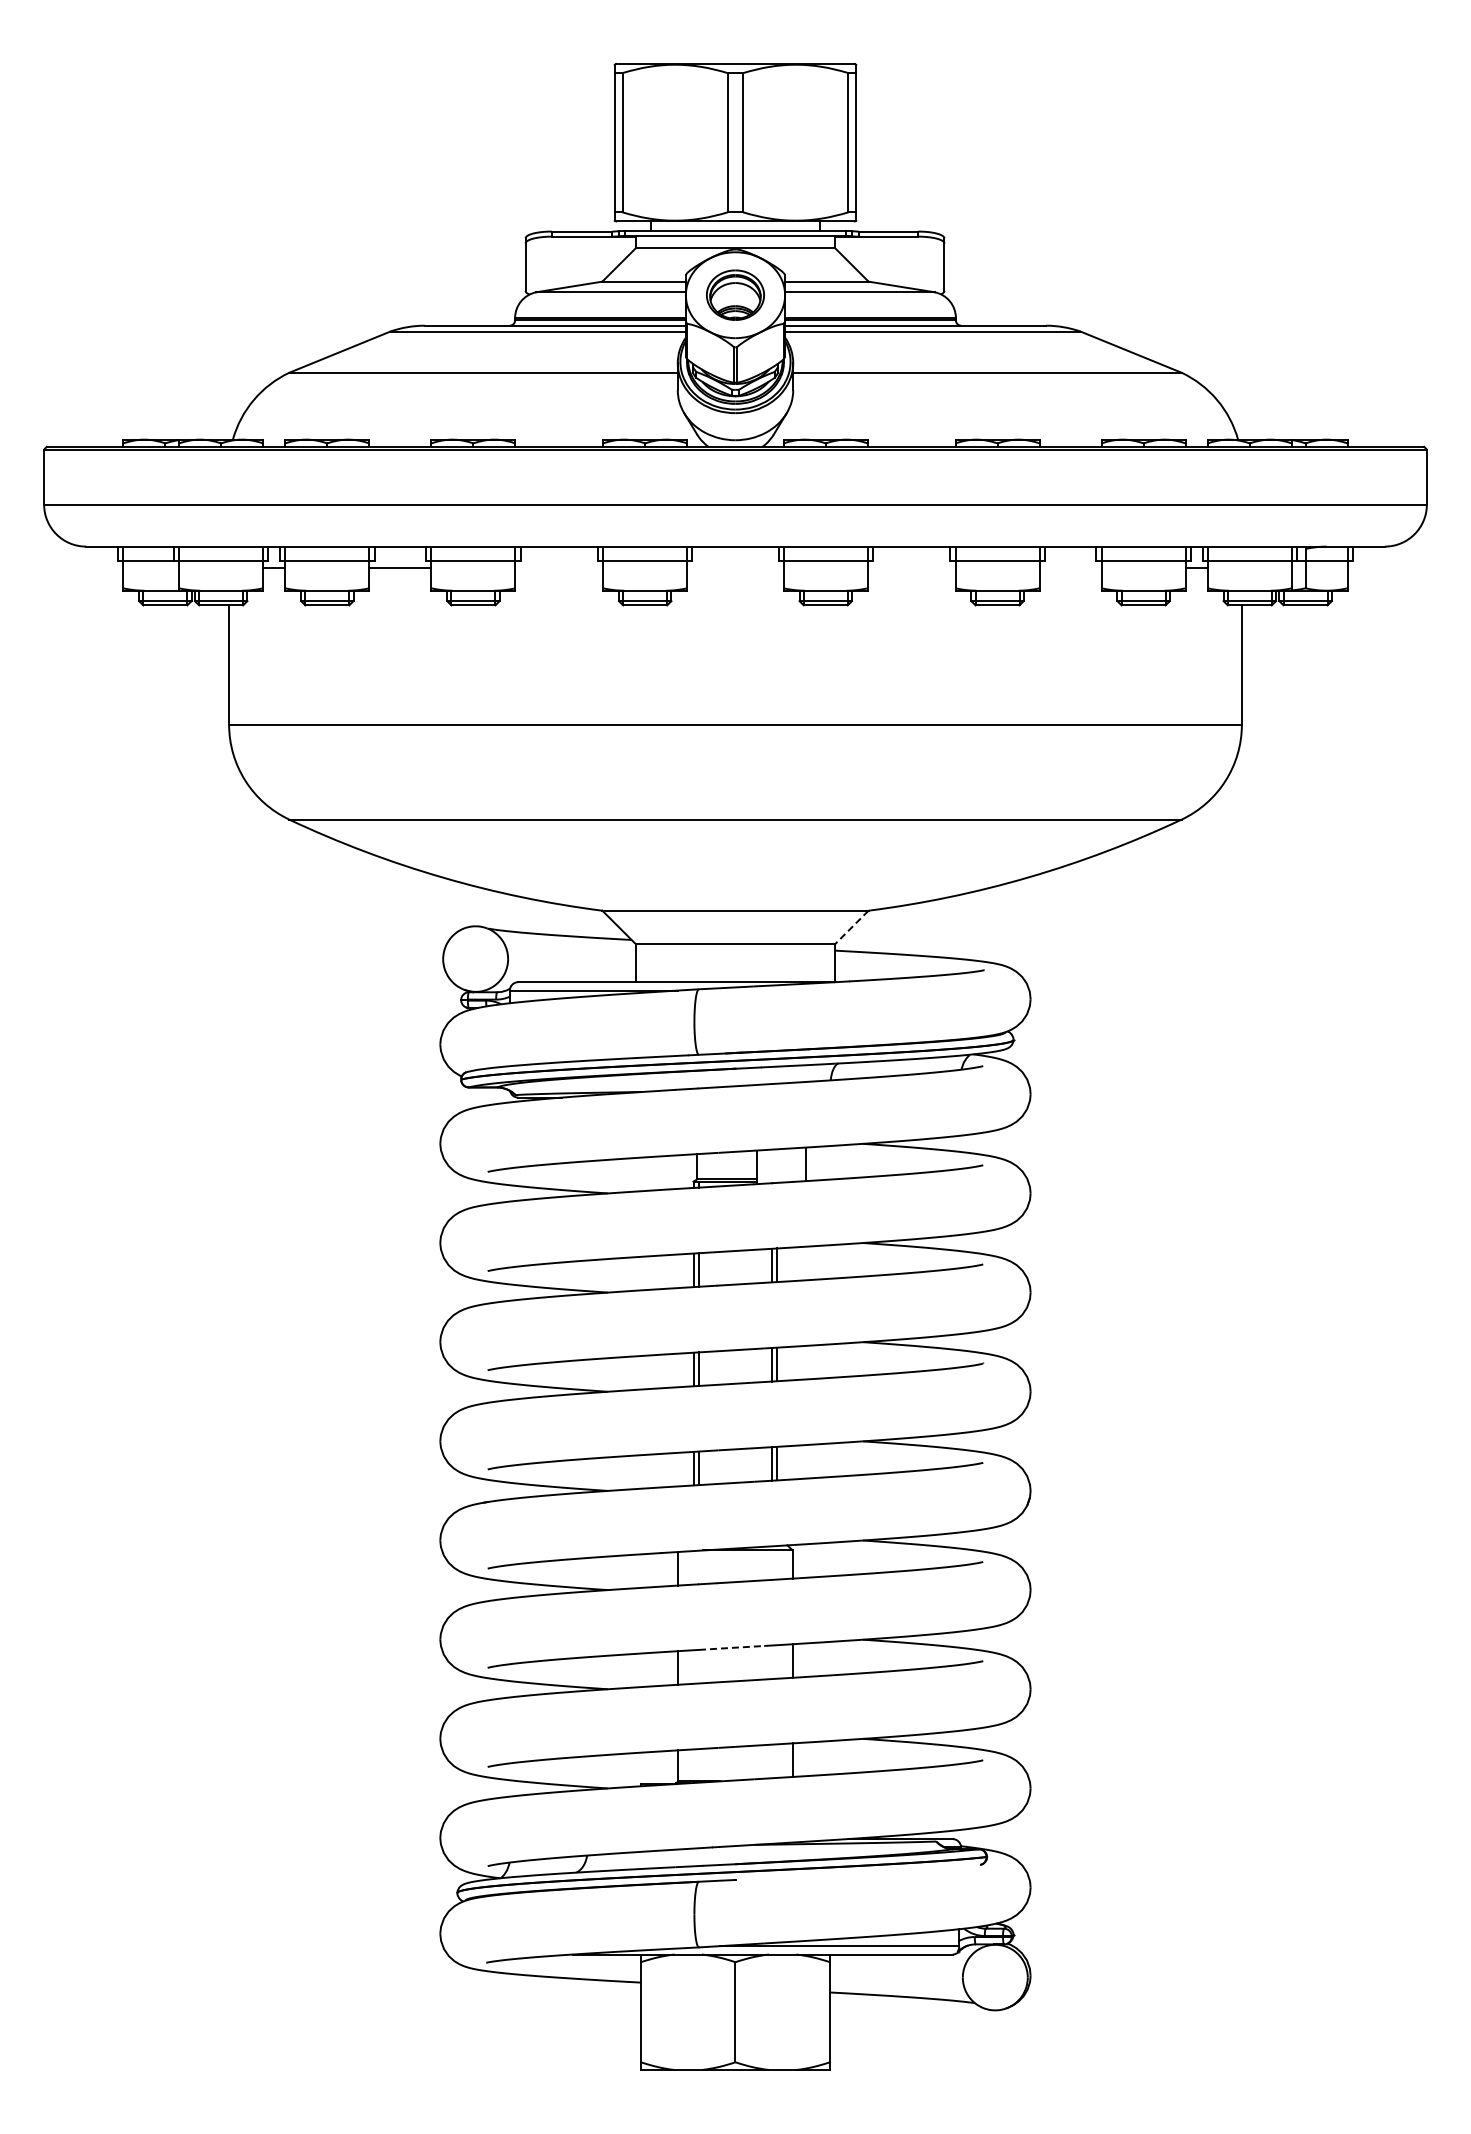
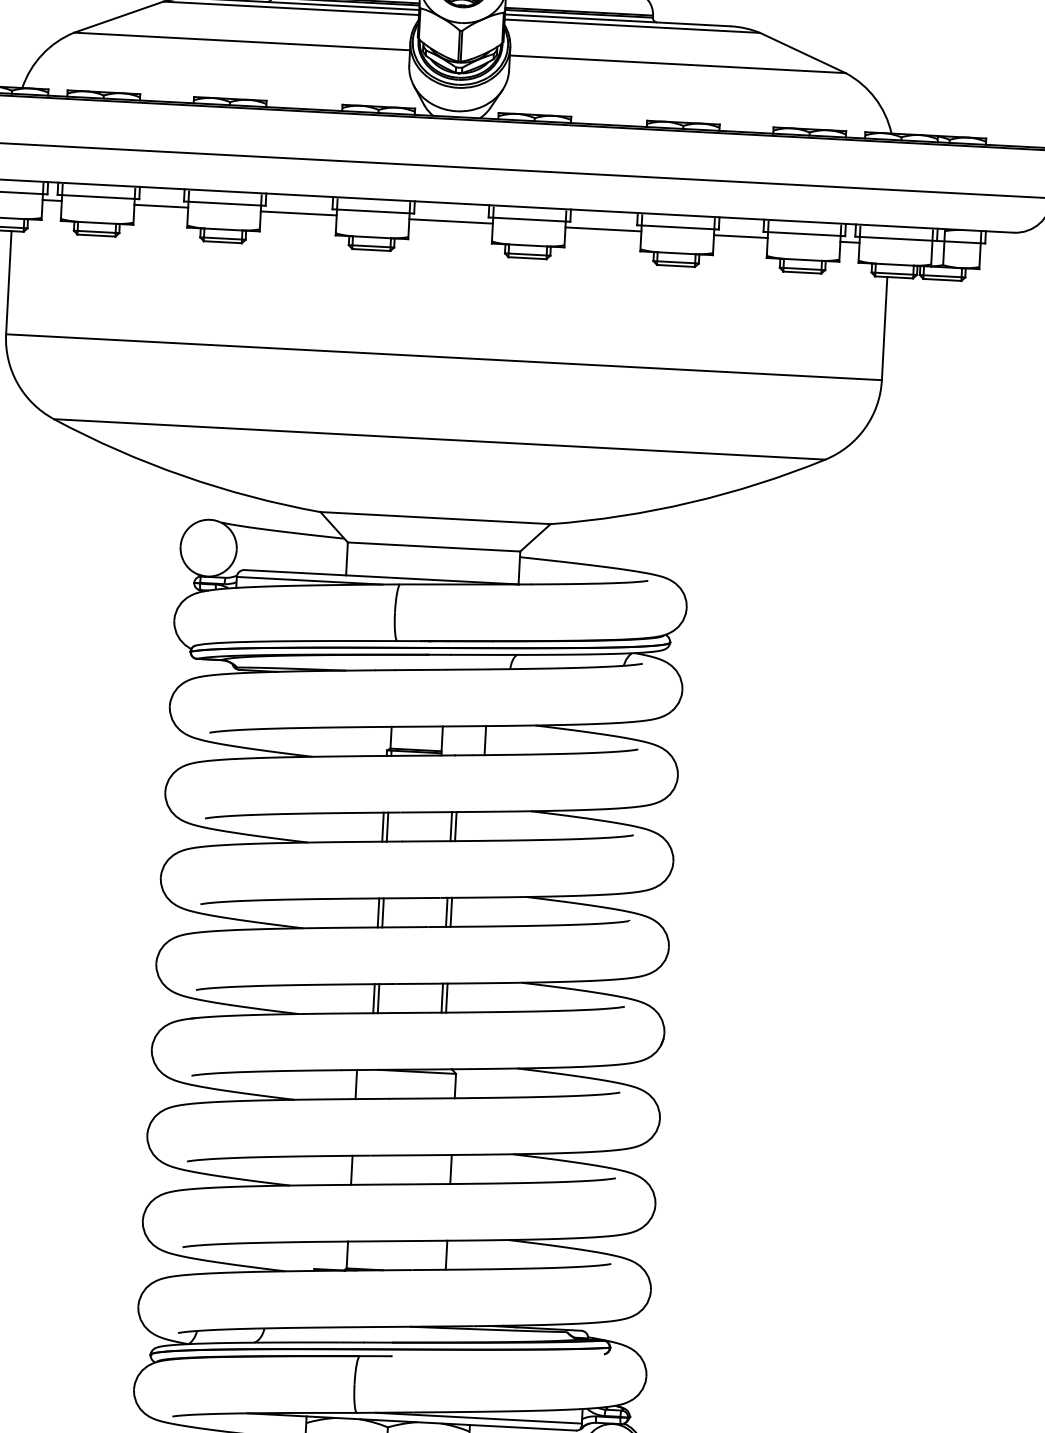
line: (559, 567) -> (298, 213), added
line: (735, 567) -> (451, 221), added
line: (911, 567) -> (603, 229), added
line: (1070, 567) -> (740, 236), added
line: (851, 927) -> (535, 537), dashed -> solid
line: (730, 1647) -> (397, 1155), dashed -> solid

